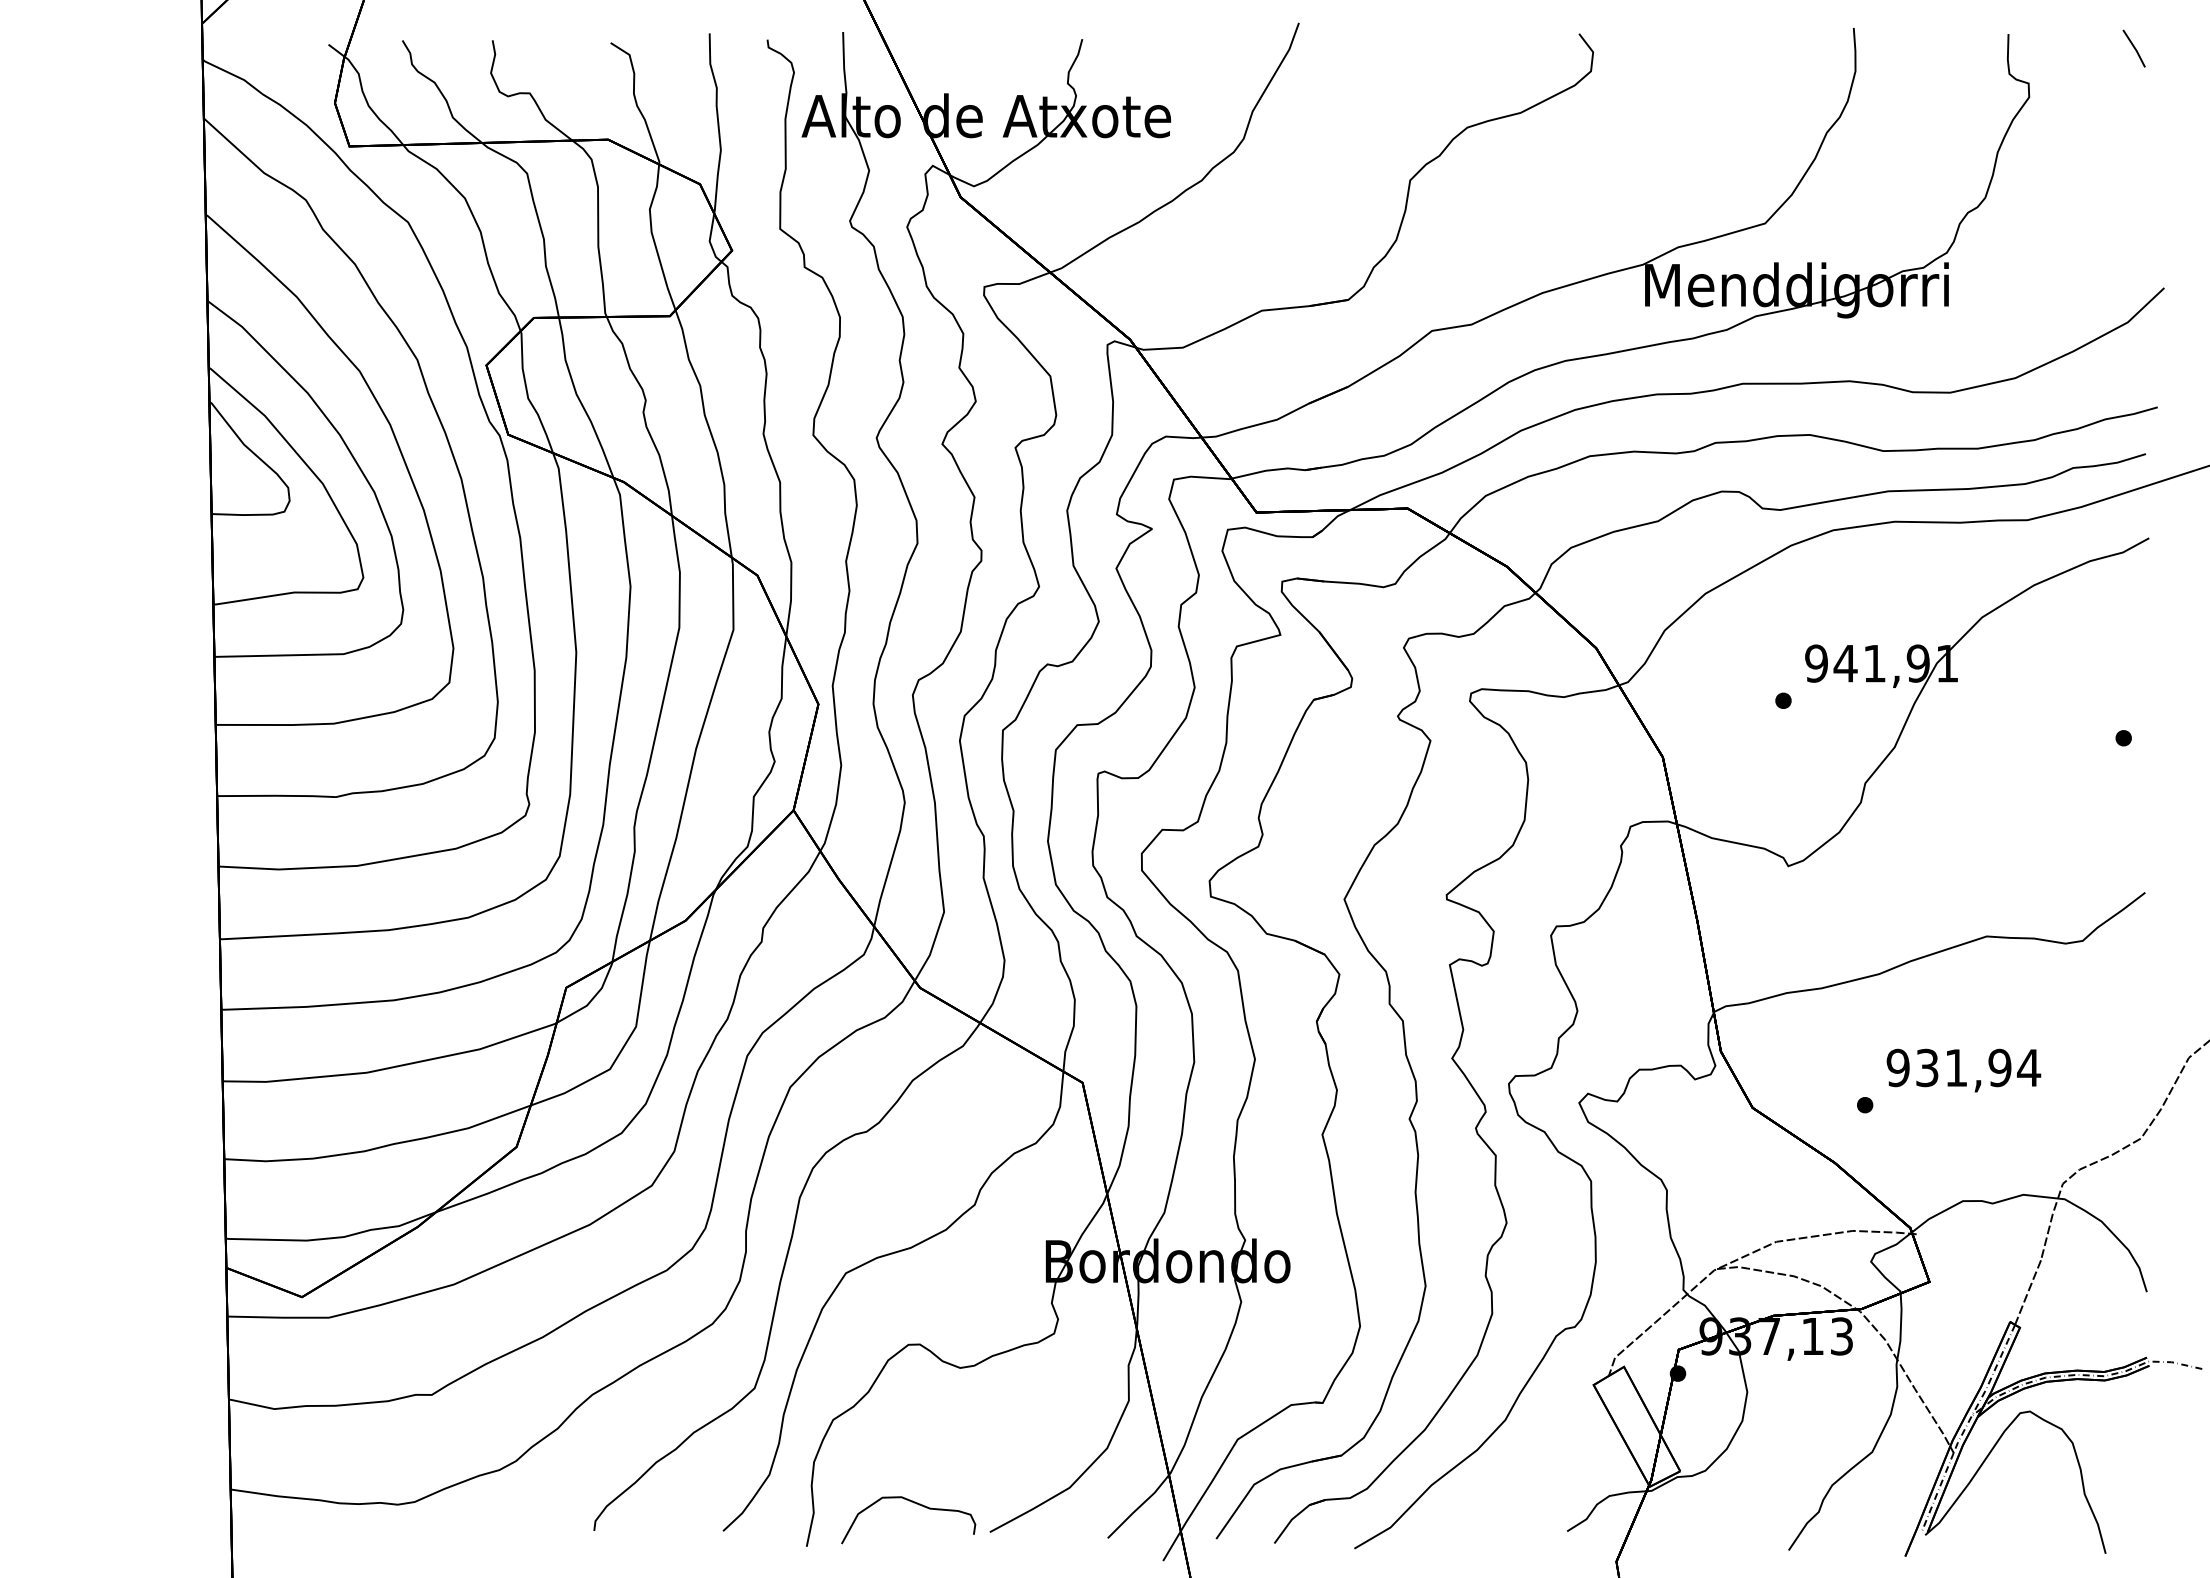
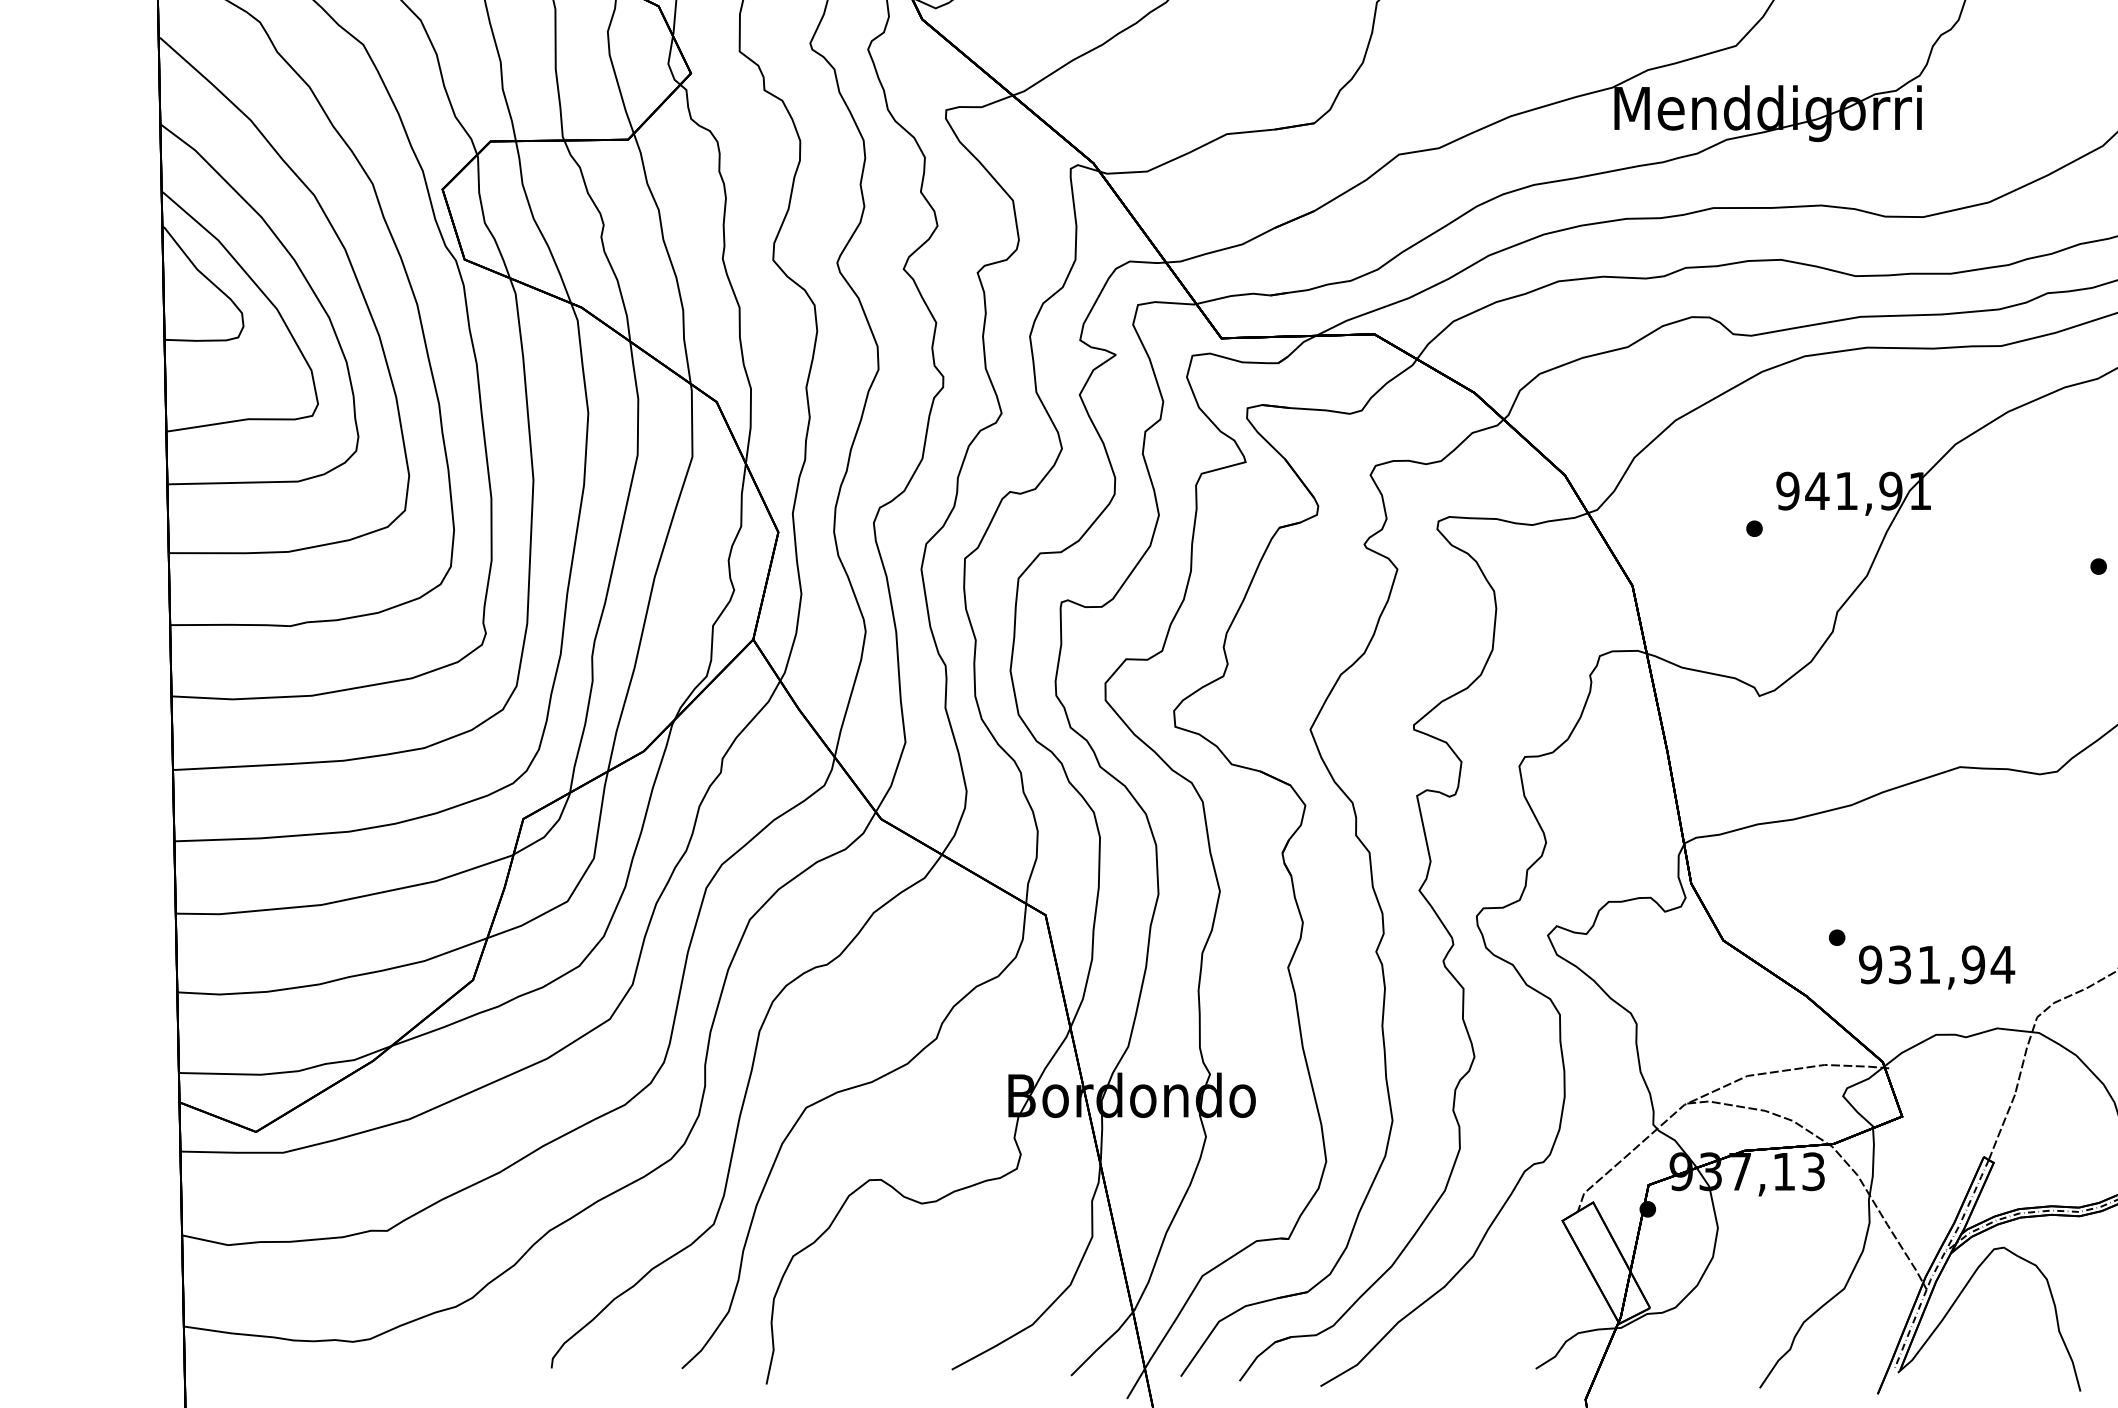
text: (1963, 1070) -> (1936, 967), moved
curve: (916, 1504) -> (877, 1341), removed

